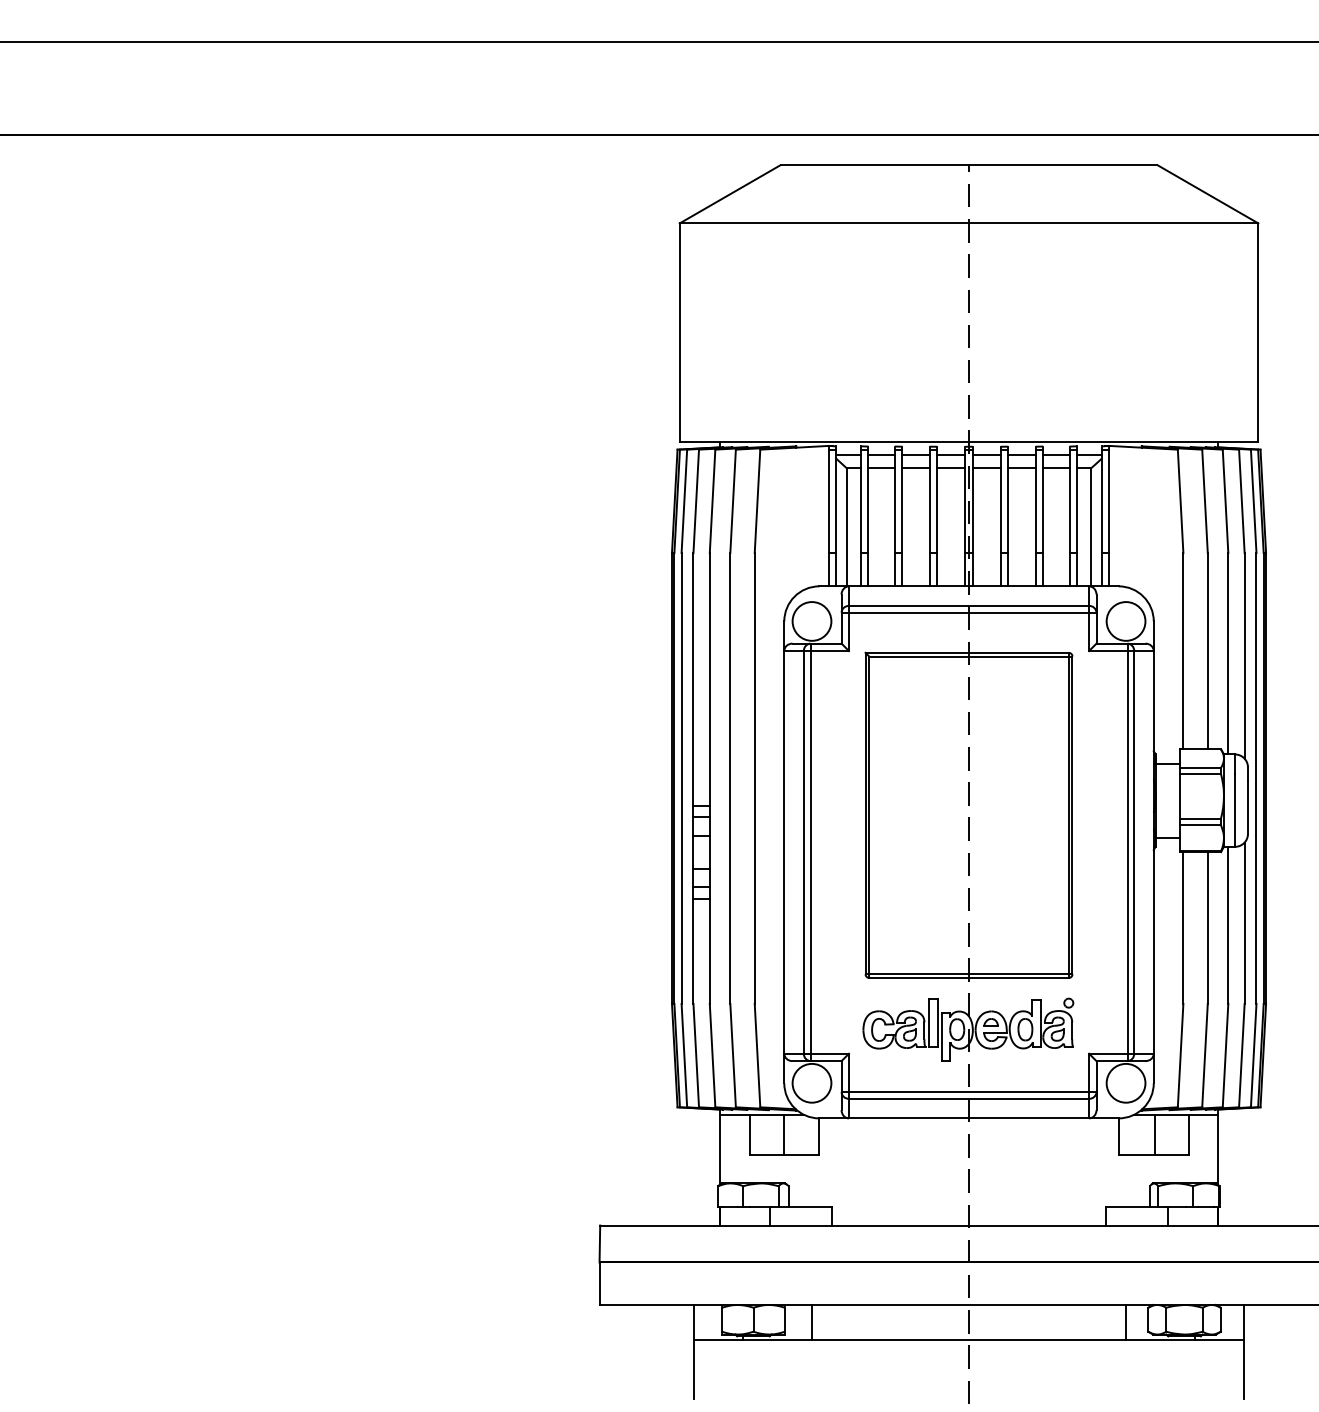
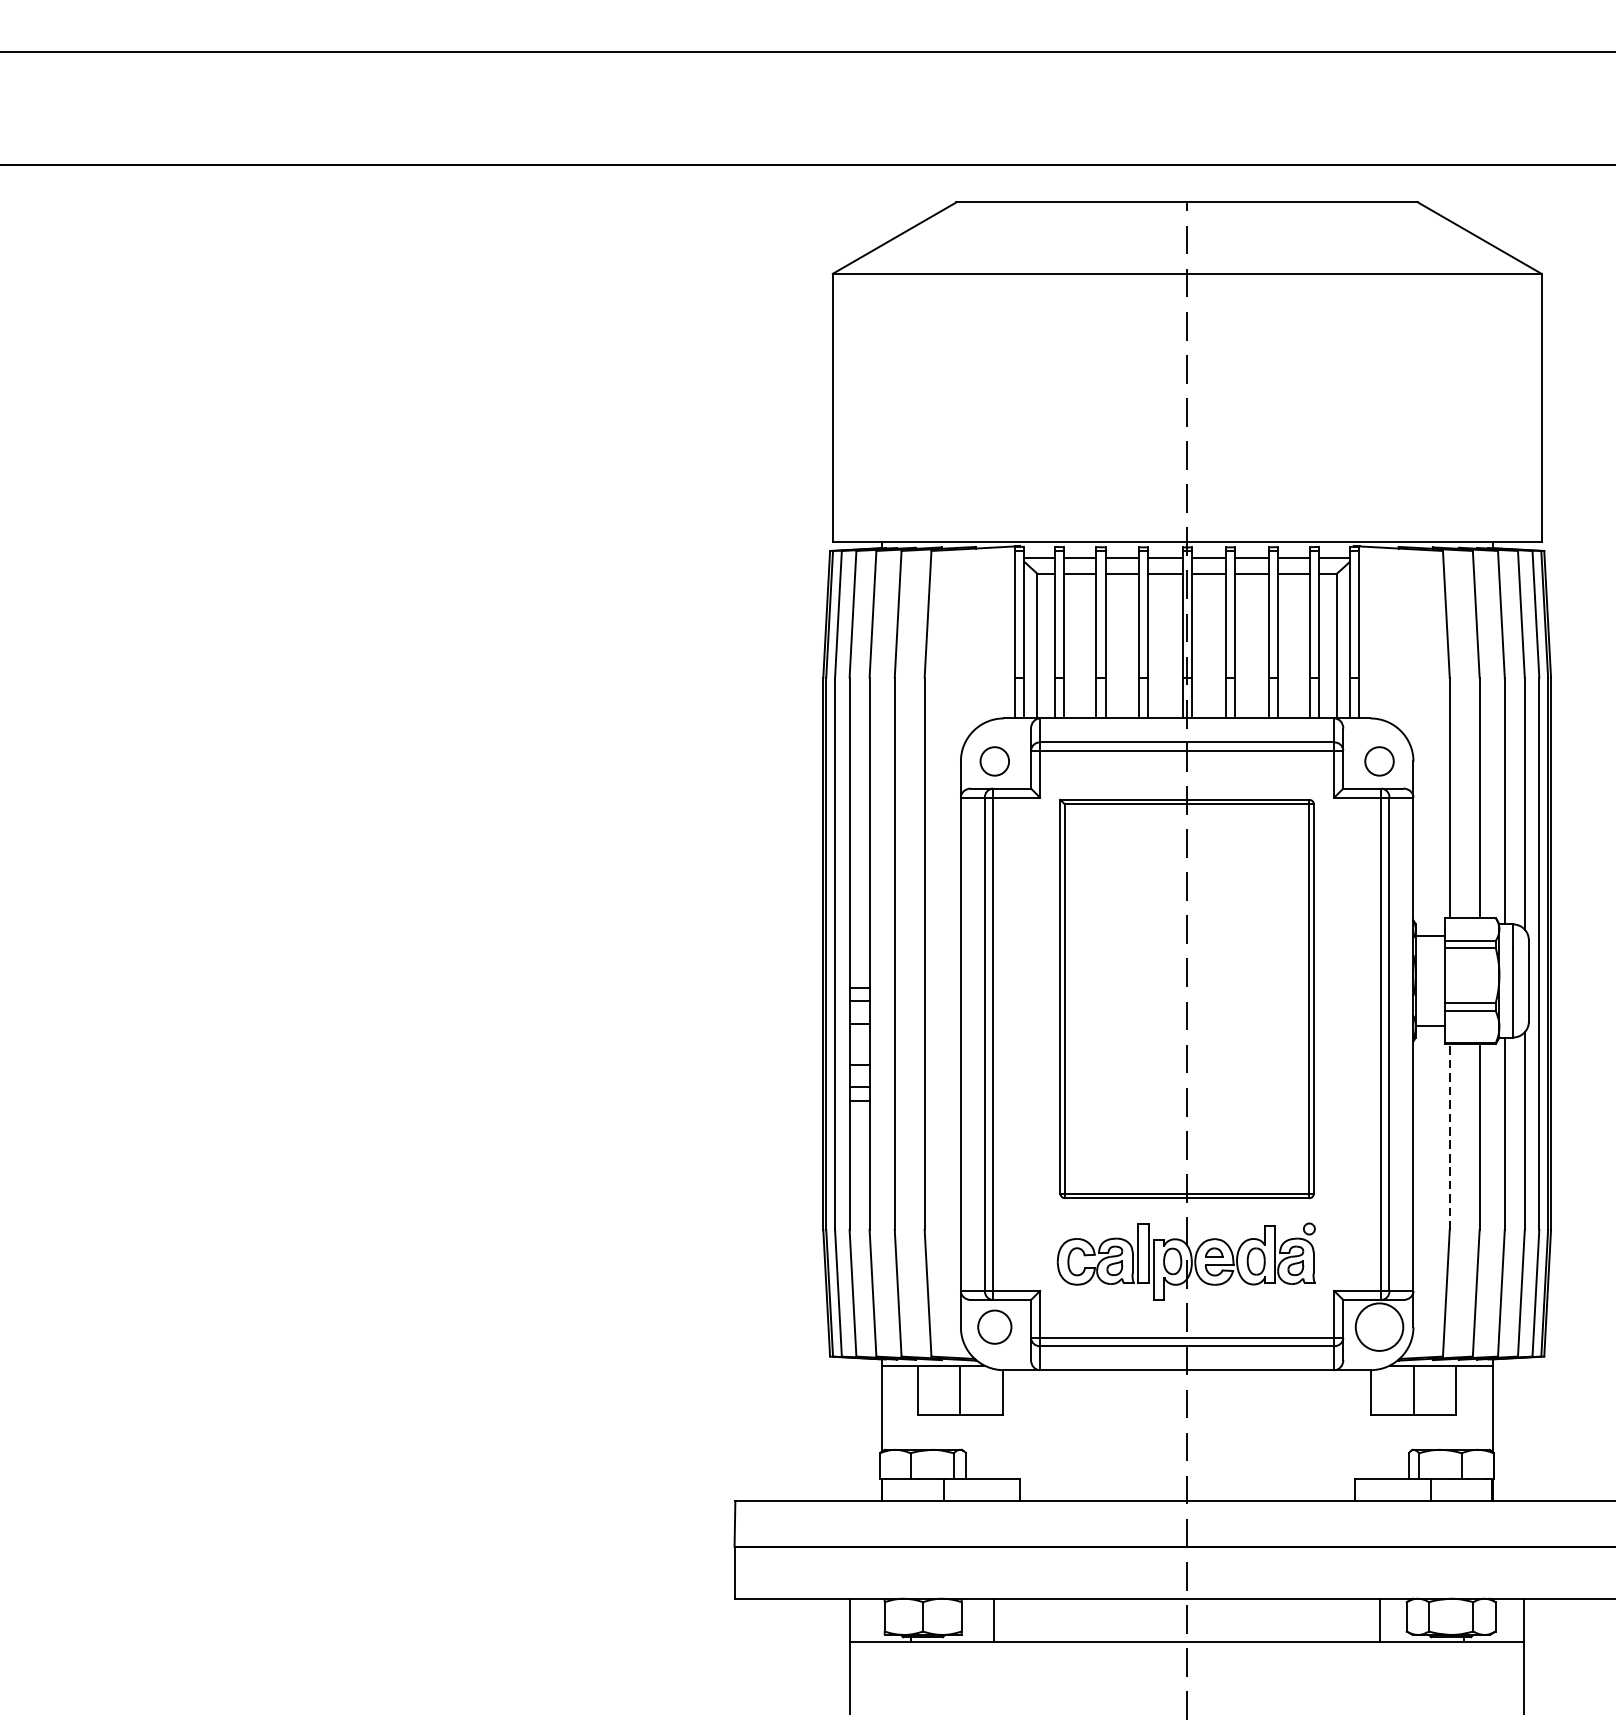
circle: (811, 621) -> (994, 761), size x0.6
circle: (1125, 621) -> (1378, 761), size x0.6
line: (1183, 927) -> (1449, 1136), solid -> dashed
circle: (811, 1082) -> (994, 1326), size x0.7

